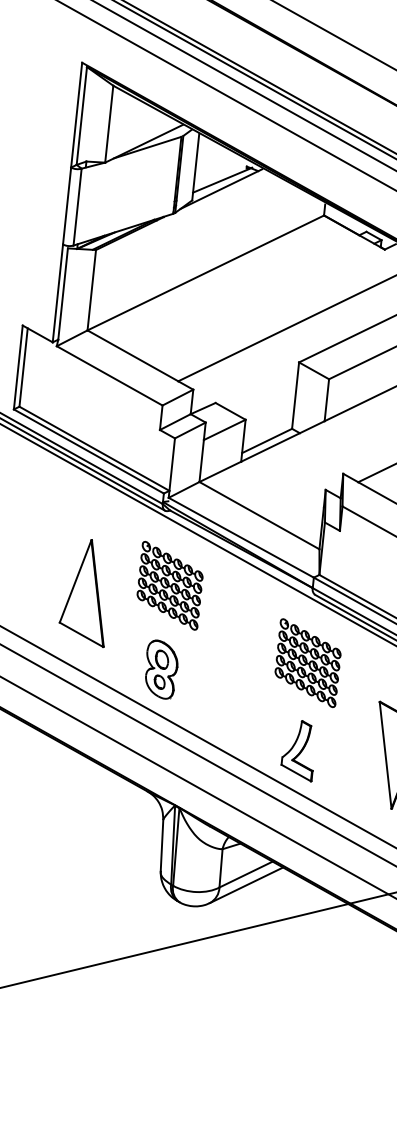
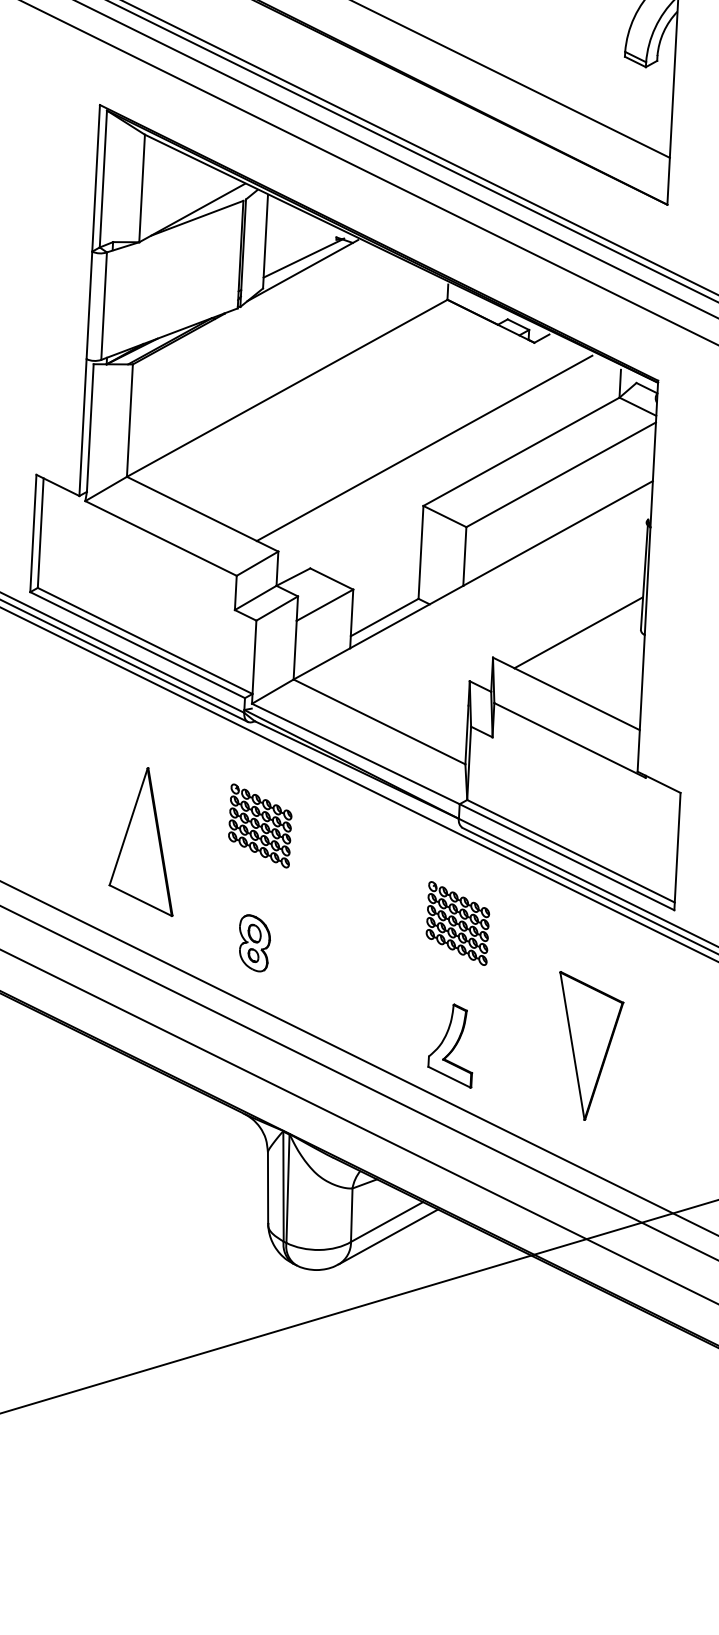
part: (169, 585) -> (259, 825), size x0.7
part: (307, 663) -> (457, 923), size x0.7
part: (161, 669) -> (254, 943), size x0.7

